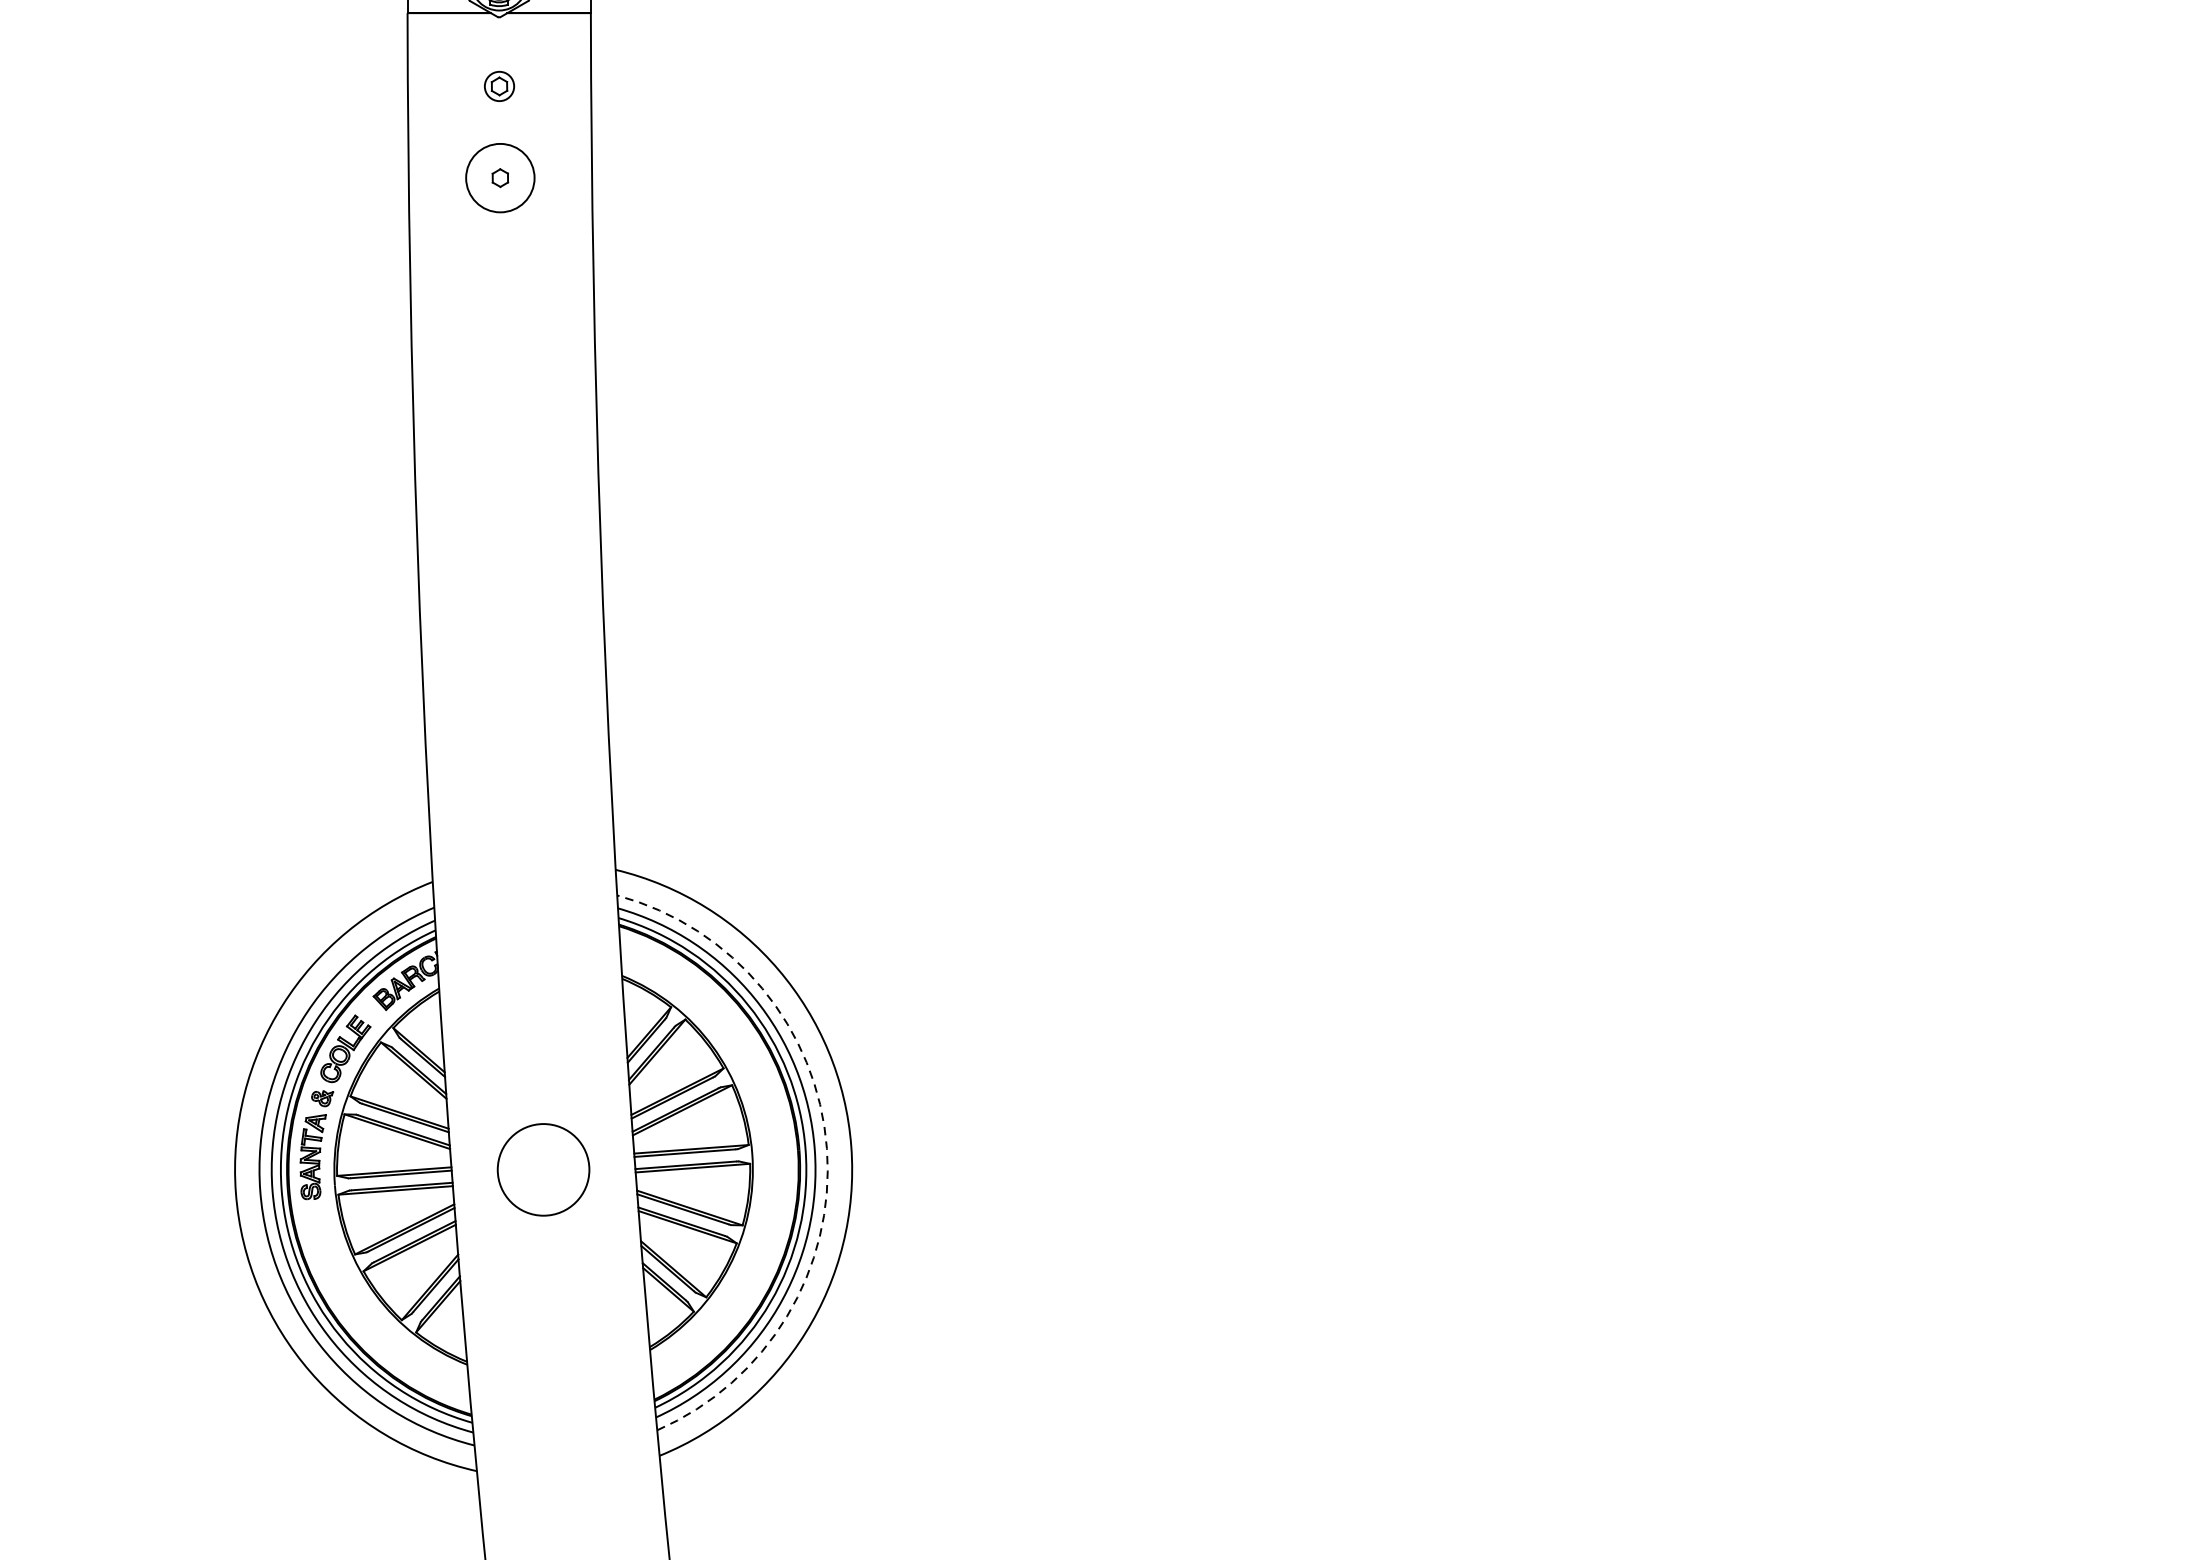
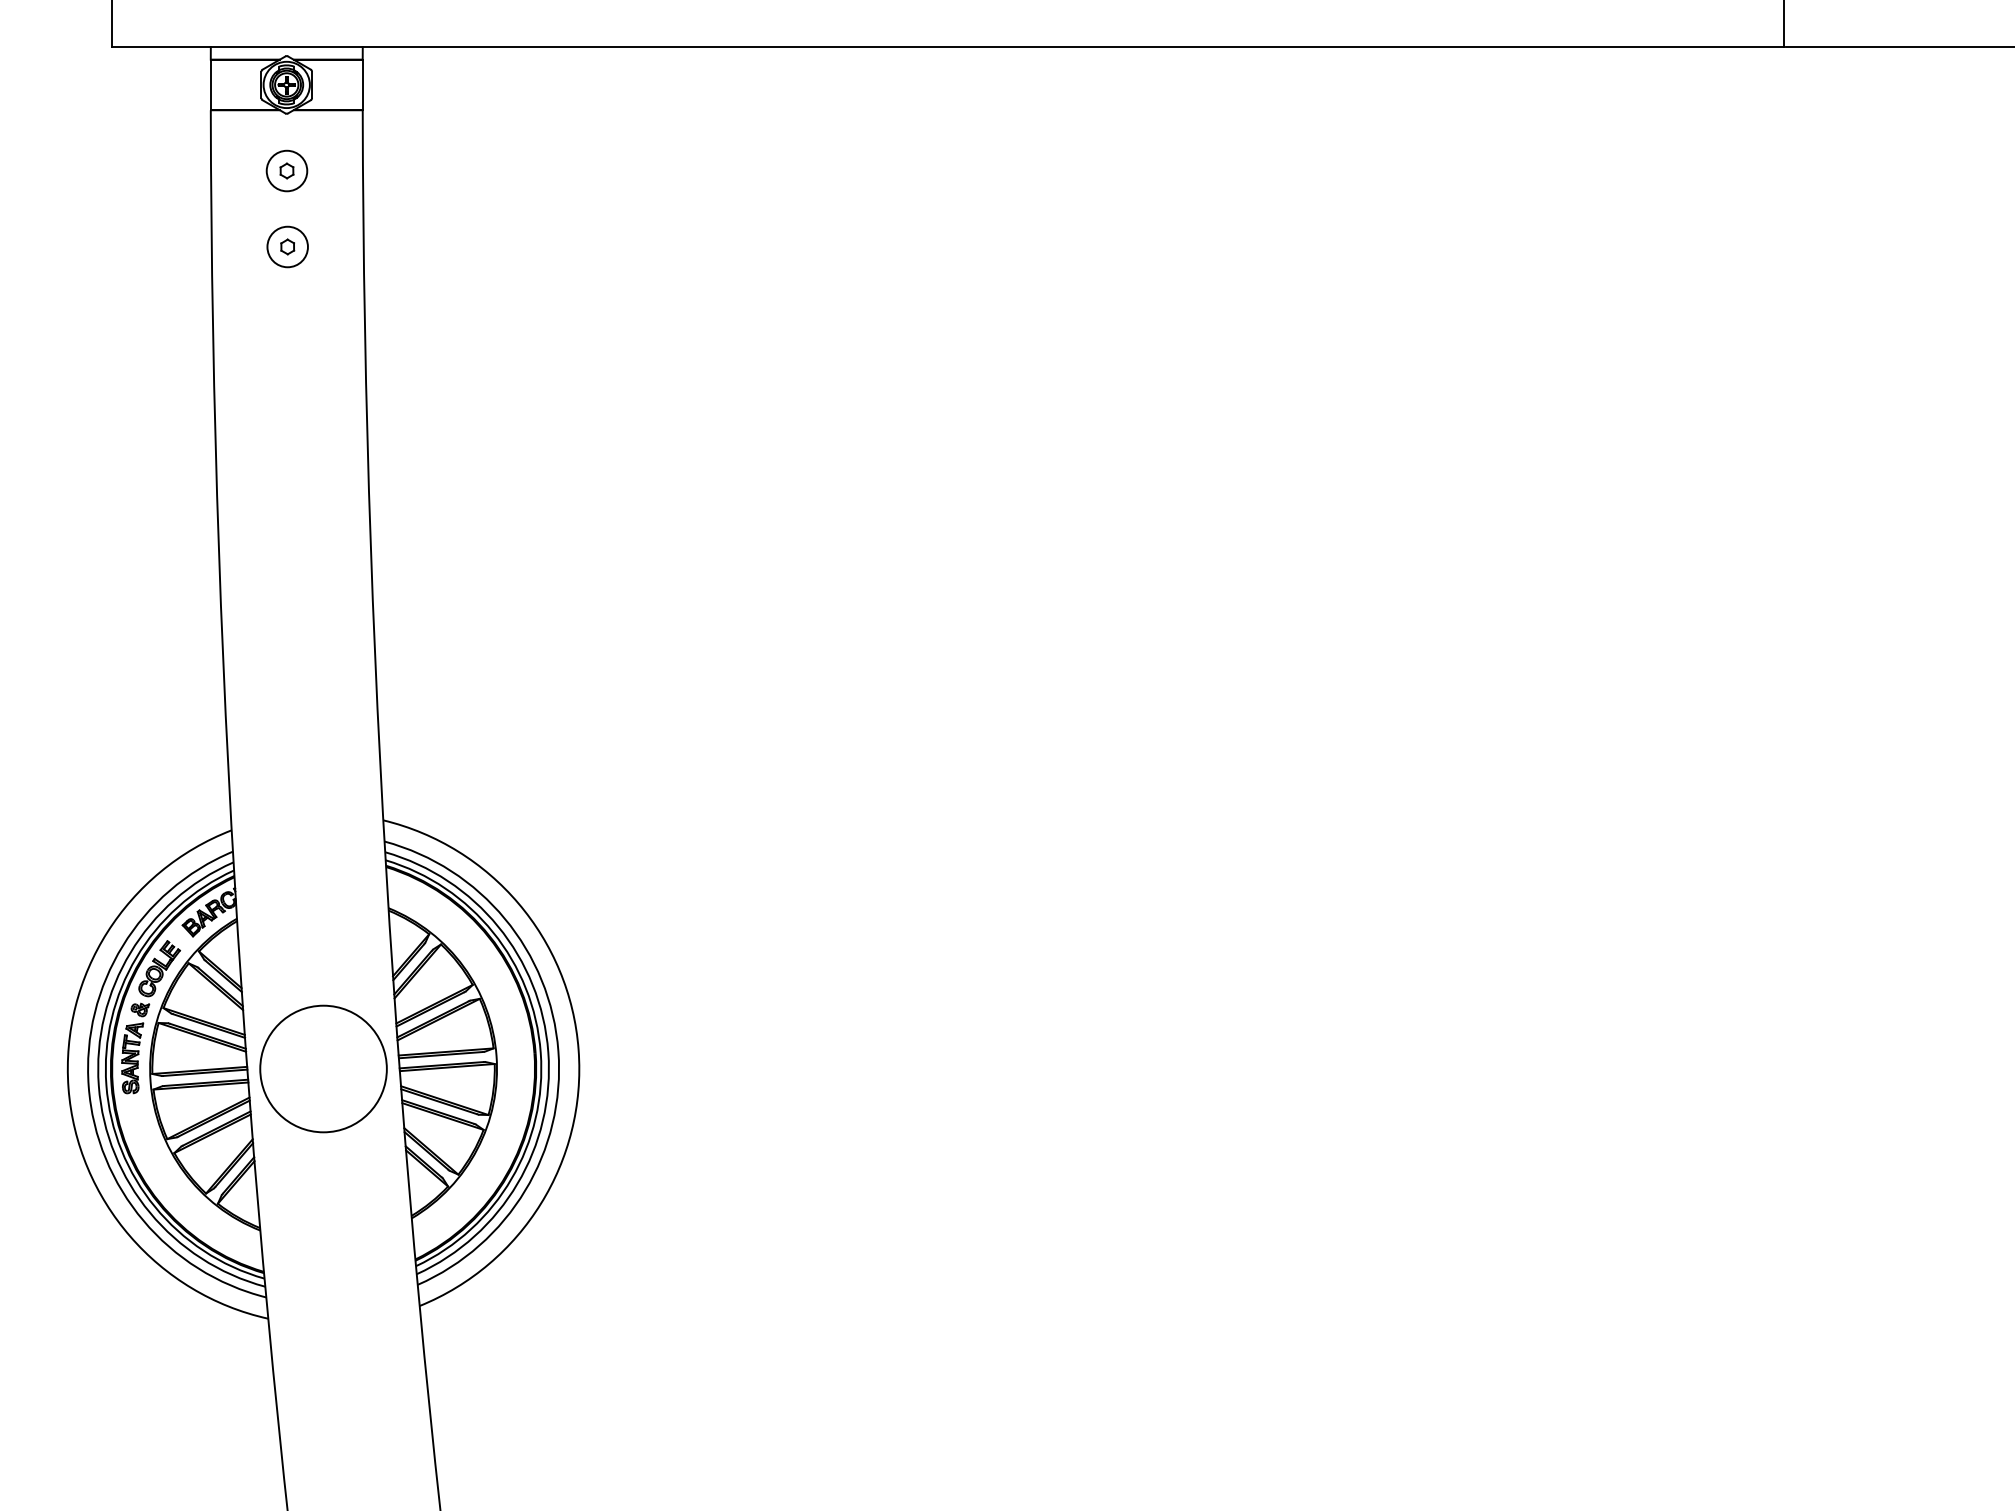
circle: (498, 85) -> (286, 170), size x1.67
circle: (500, 177) -> (287, 246), size x0.71
arc: (827, 1148) -> (558, 1051), dashed -> solid
circle: (543, 1169) -> (323, 1068), size x1.67

